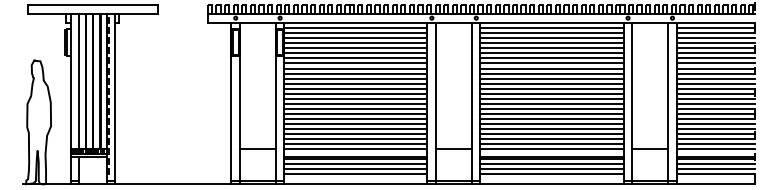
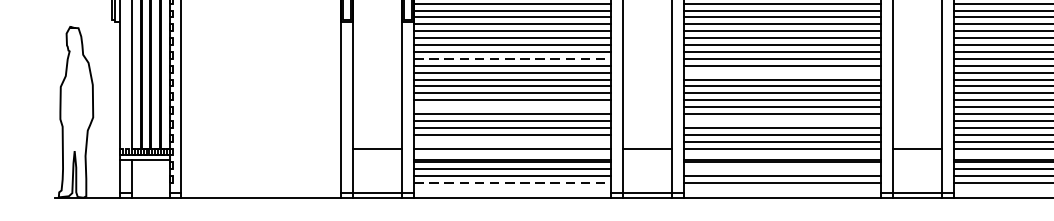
line: (355, 83) -> (512, 58), solid -> dashed
line: (551, 93) -> (781, 72), removed
line: (355, 118) -> (512, 106), removed
line: (551, 128) -> (781, 120), removed
line: (355, 143) -> (512, 141), removed
line: (551, 163) -> (781, 168), removed
line: (355, 173) -> (512, 182), solid -> dashed

